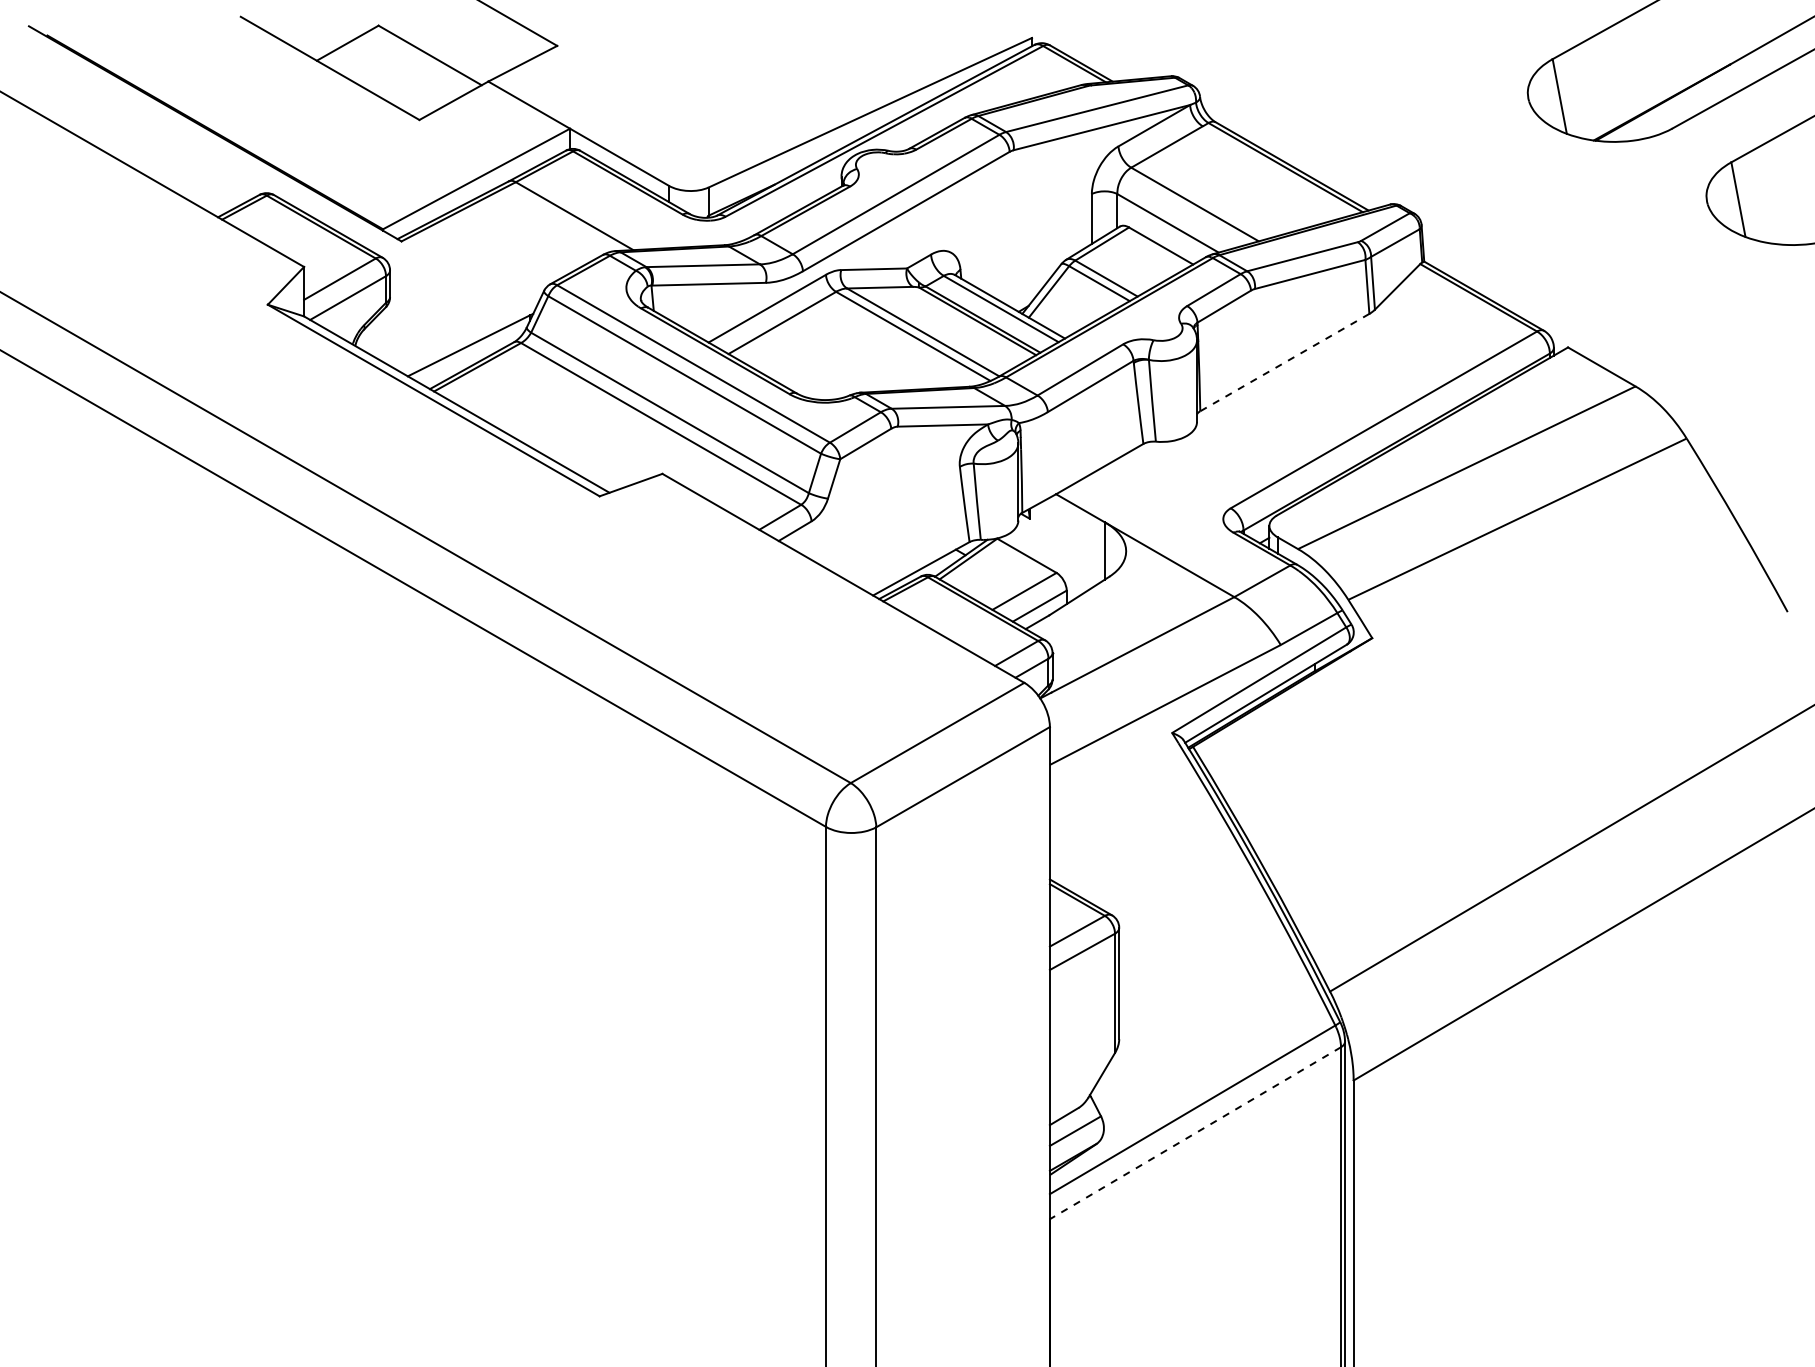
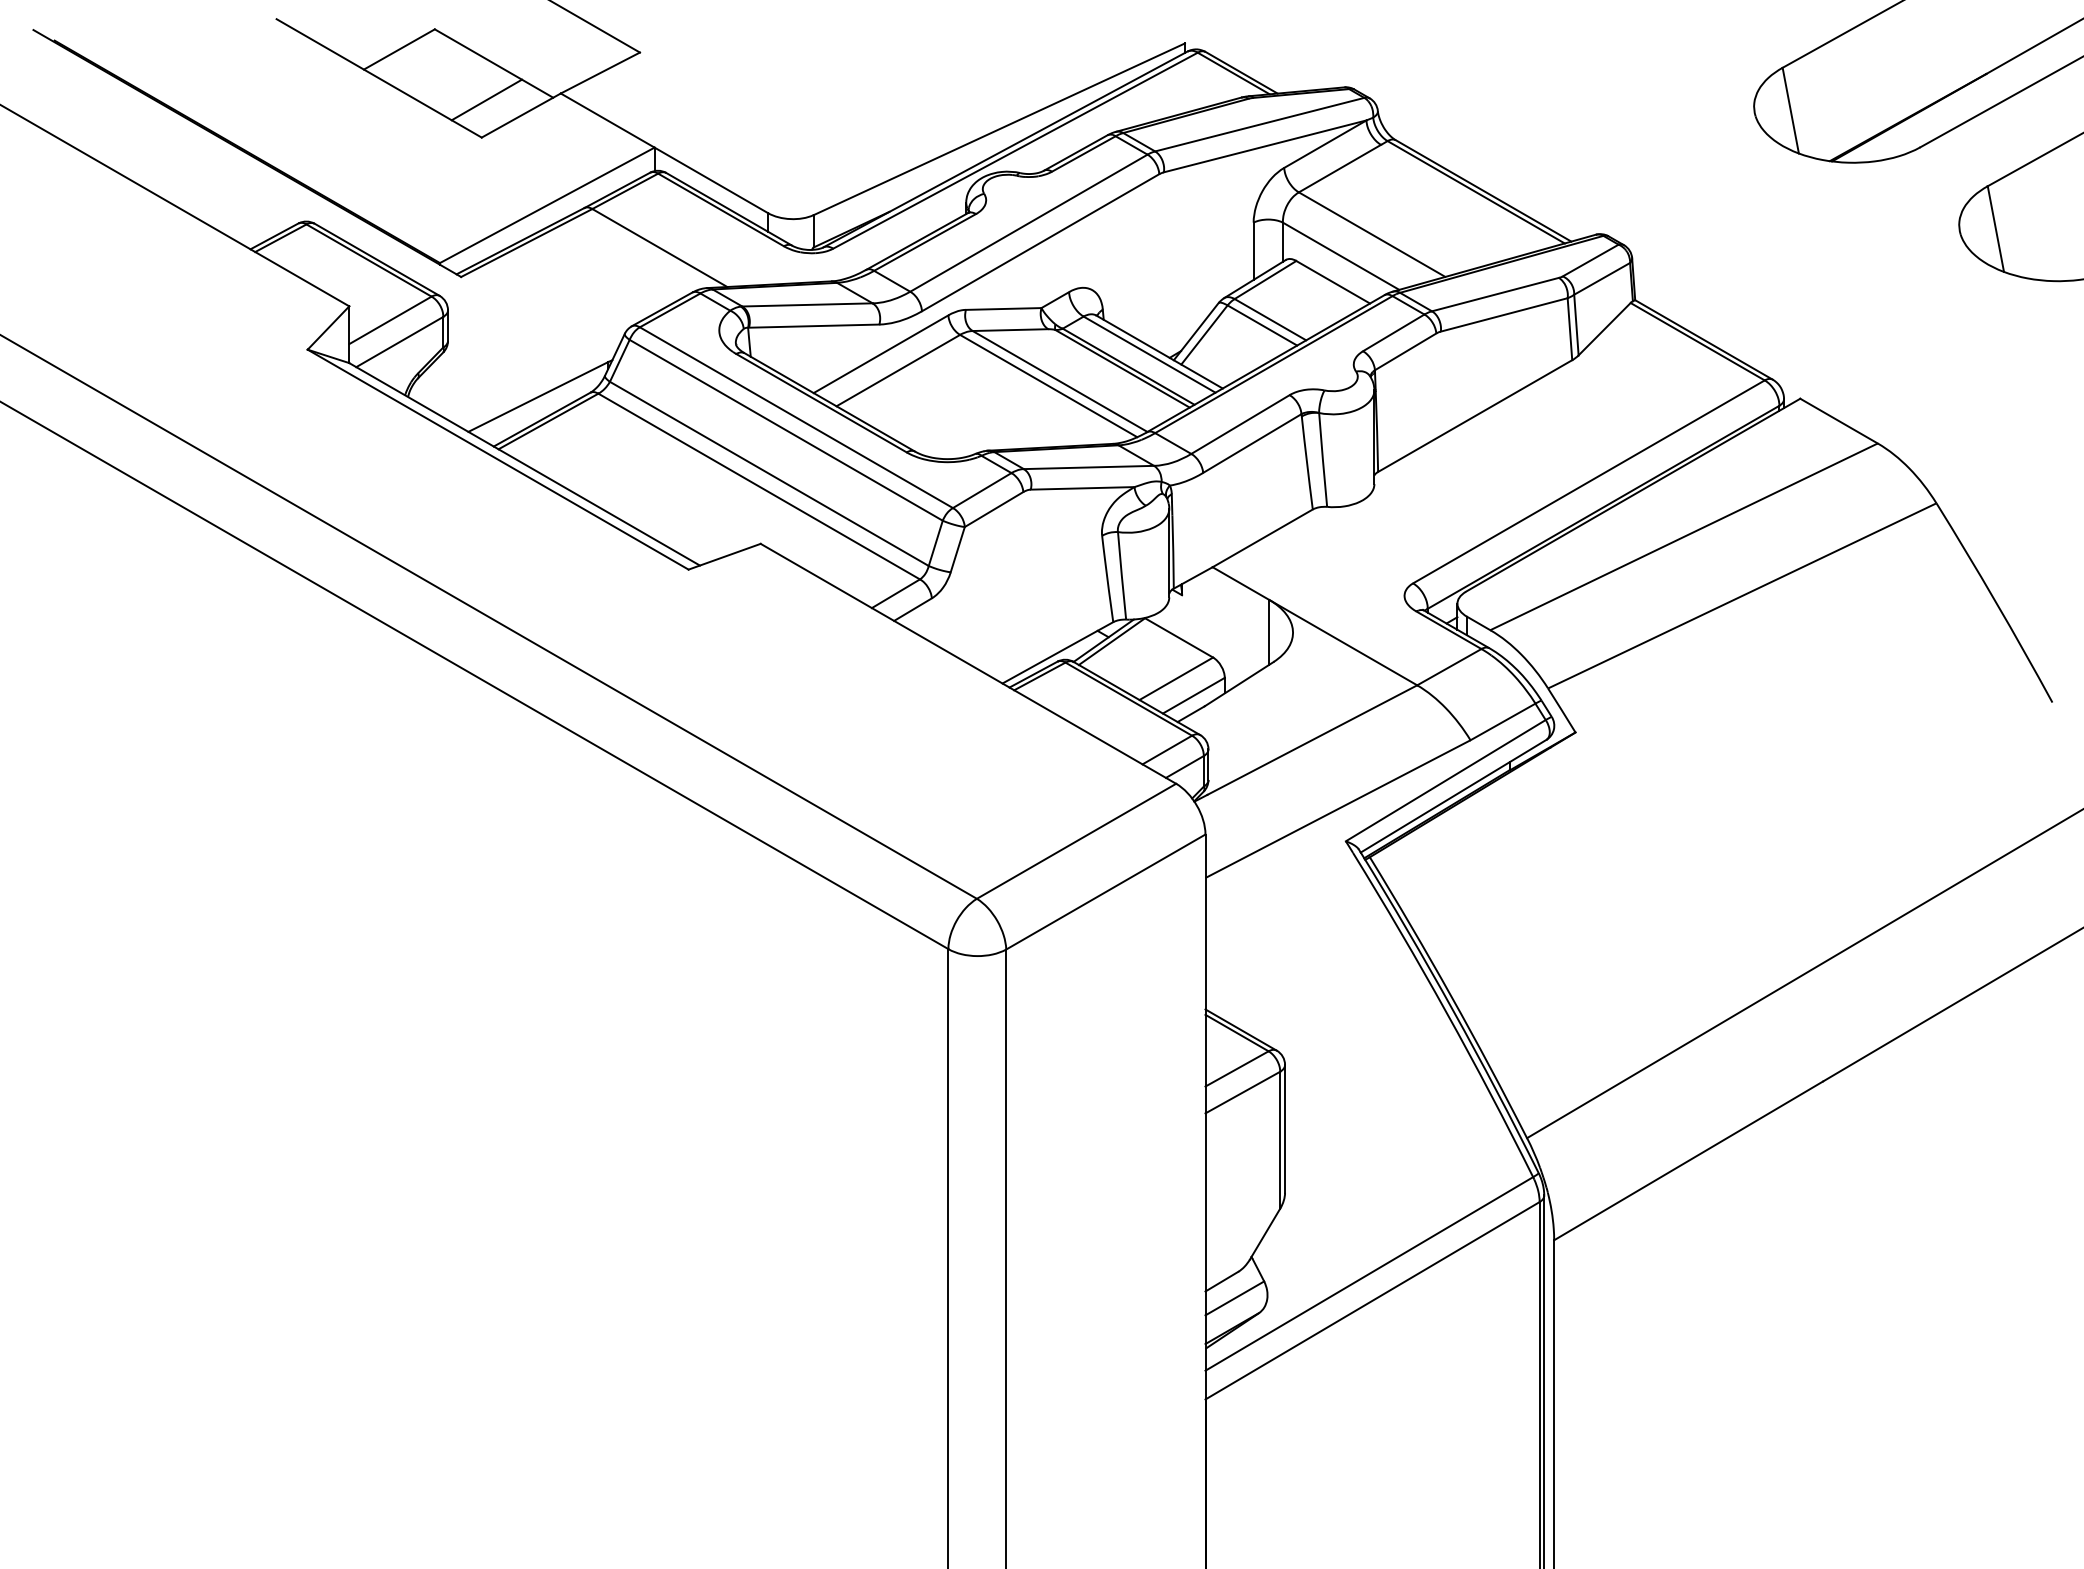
line: (423, 86) -> (486, 99), added
line: (1285, 362) -> (1475, 416), dashed -> solid
line: (1195, 1133) -> (1372, 1301), dashed -> solid

